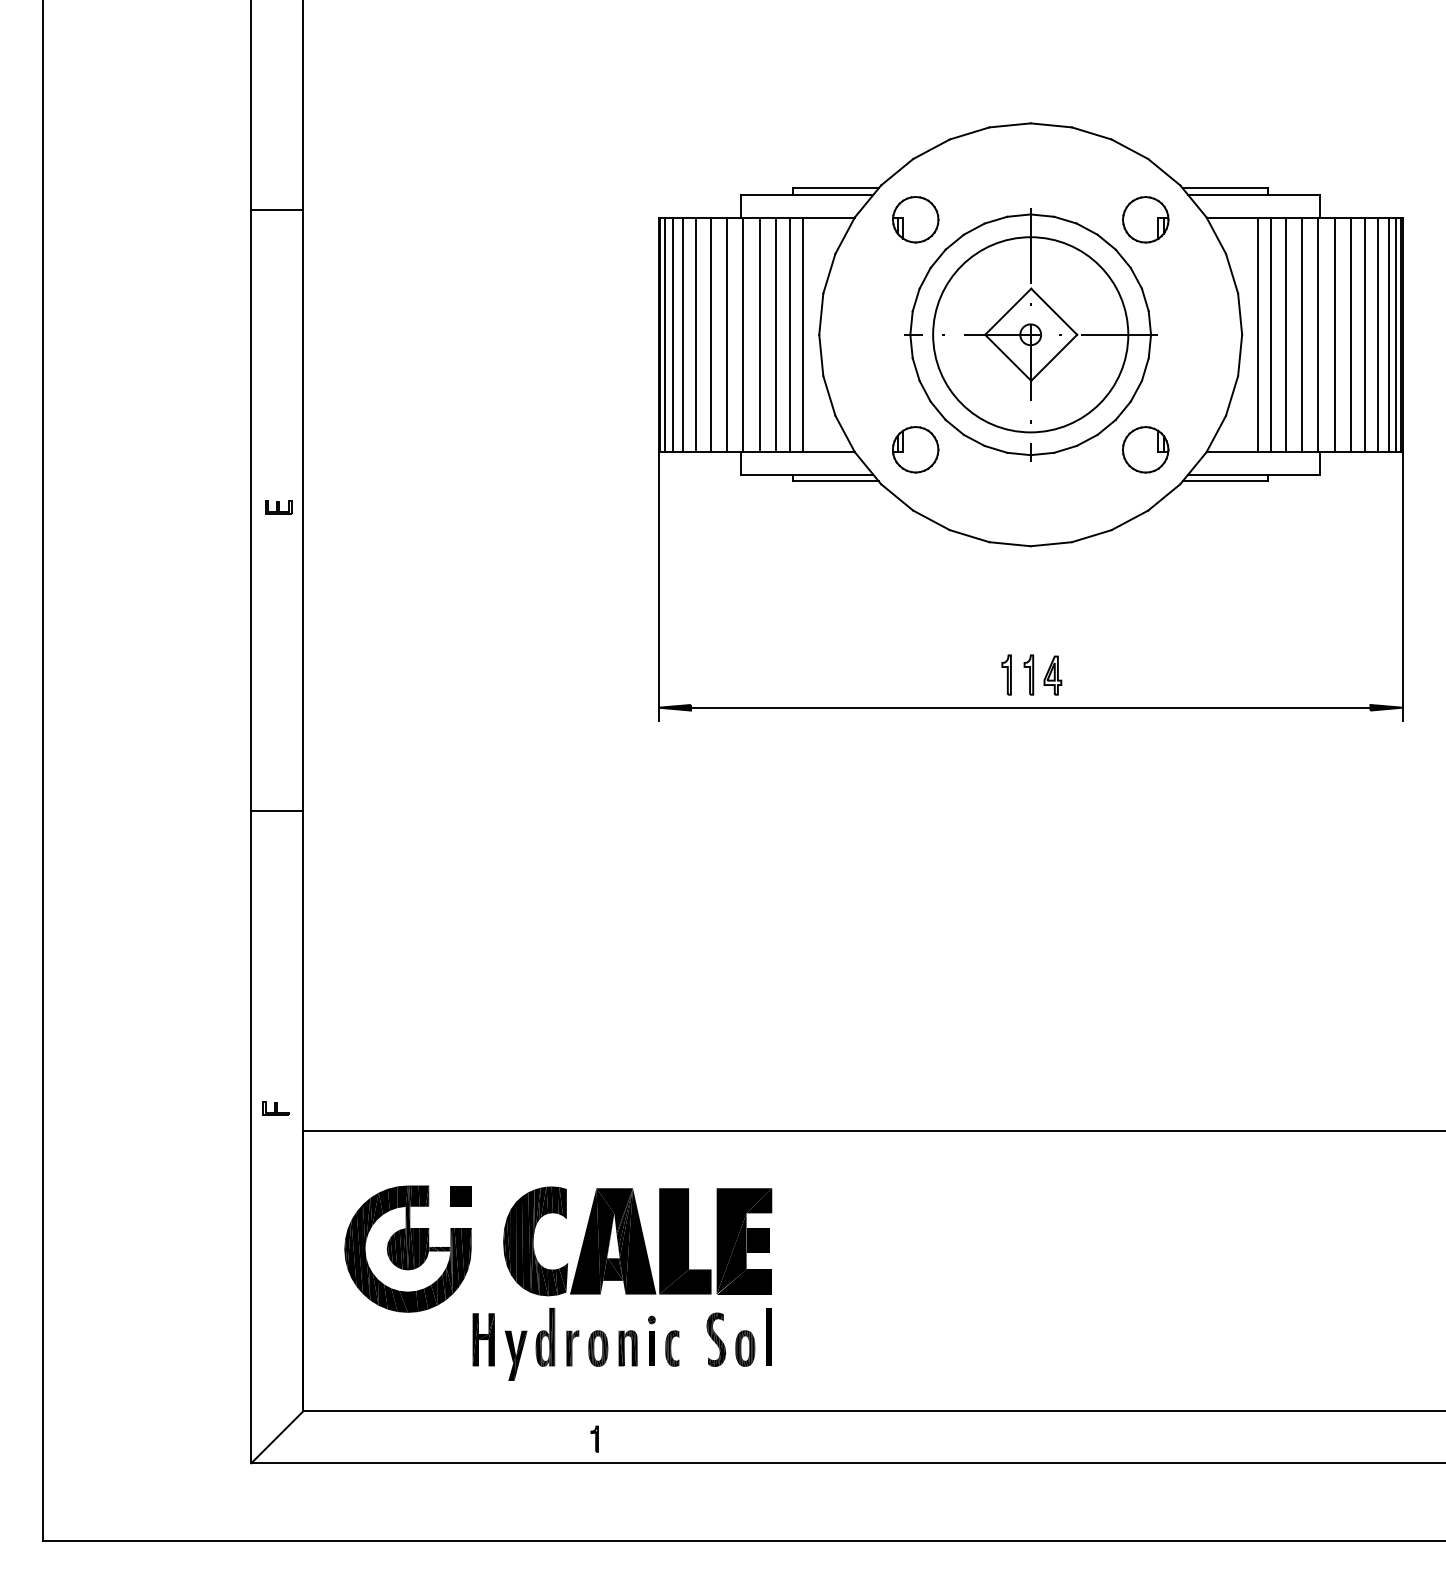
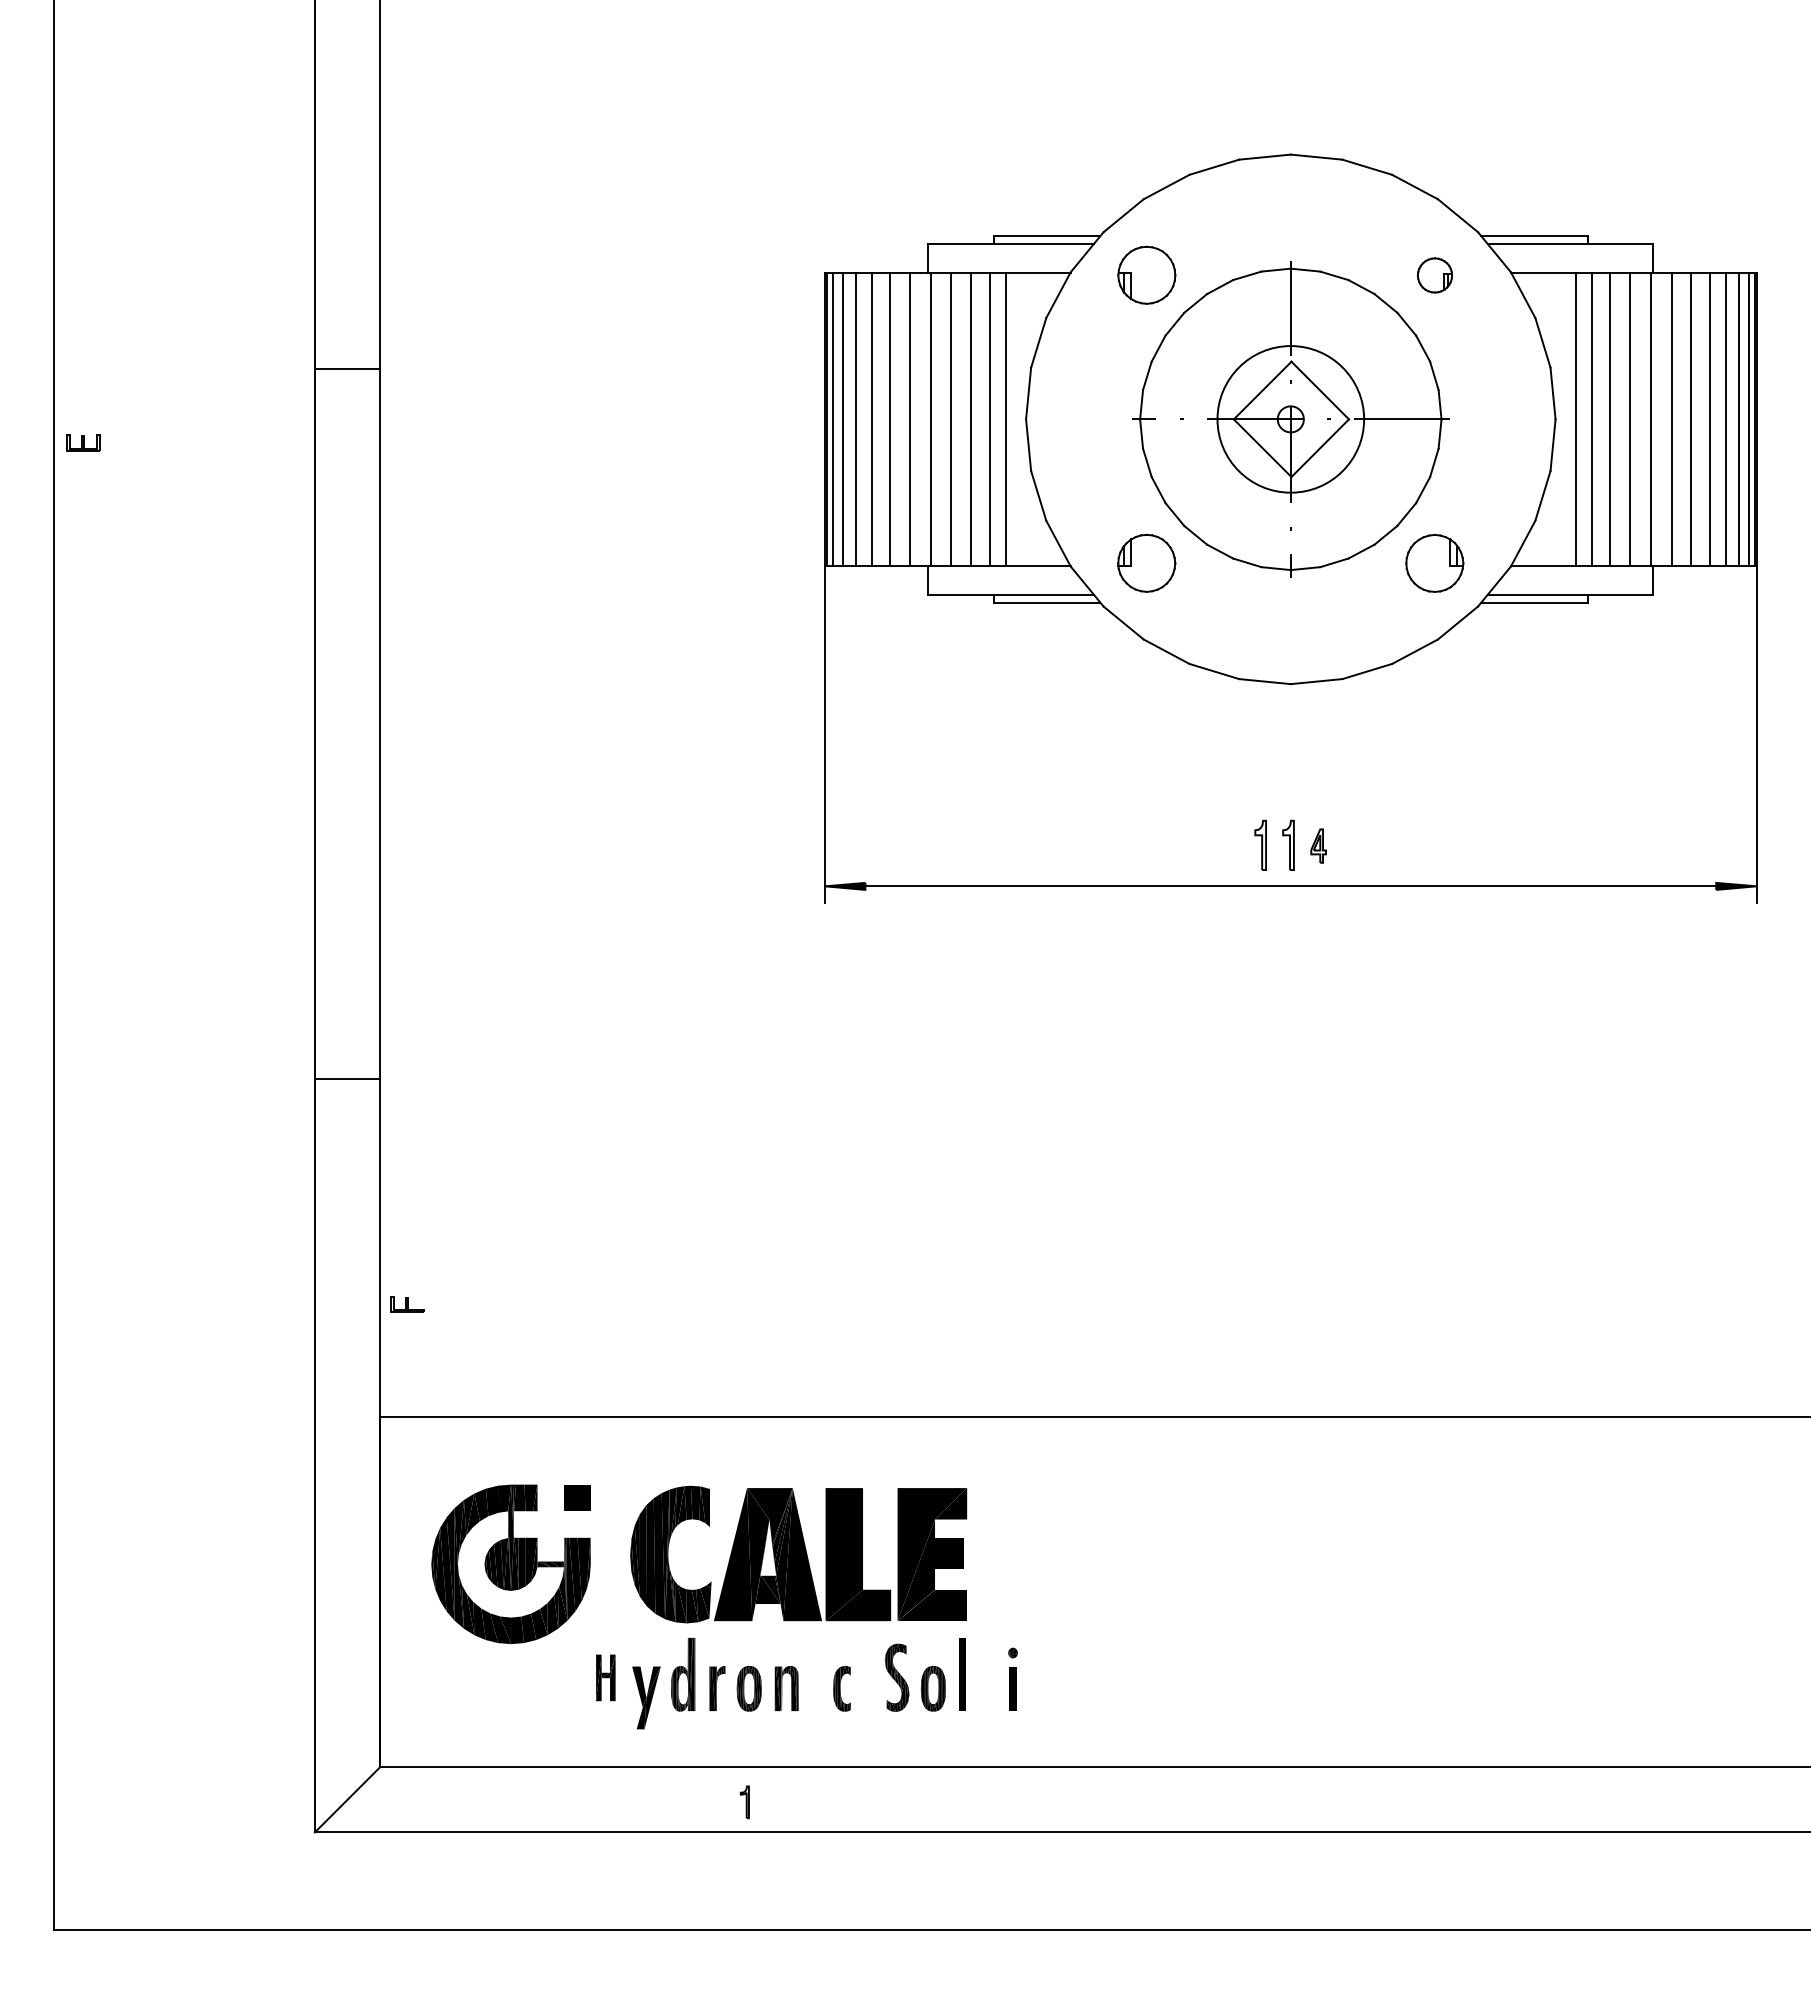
line: (277, 209) -> (347, 368), moved
part: (1145, 219) -> (1434, 274), size x0.6
circle: (1030, 334) -> (1290, 418), size x0.6
part: (278, 507) -> (83, 442), moved
part: (1052, 675) -> (1318, 845), size x0.7
line: (277, 810) -> (347, 1078), moved
part: (275, 1108) -> (406, 1304), moved
part: (483, 1339) -> (605, 1677), size x0.7
part: (651, 1340) -> (1012, 1678), moved

